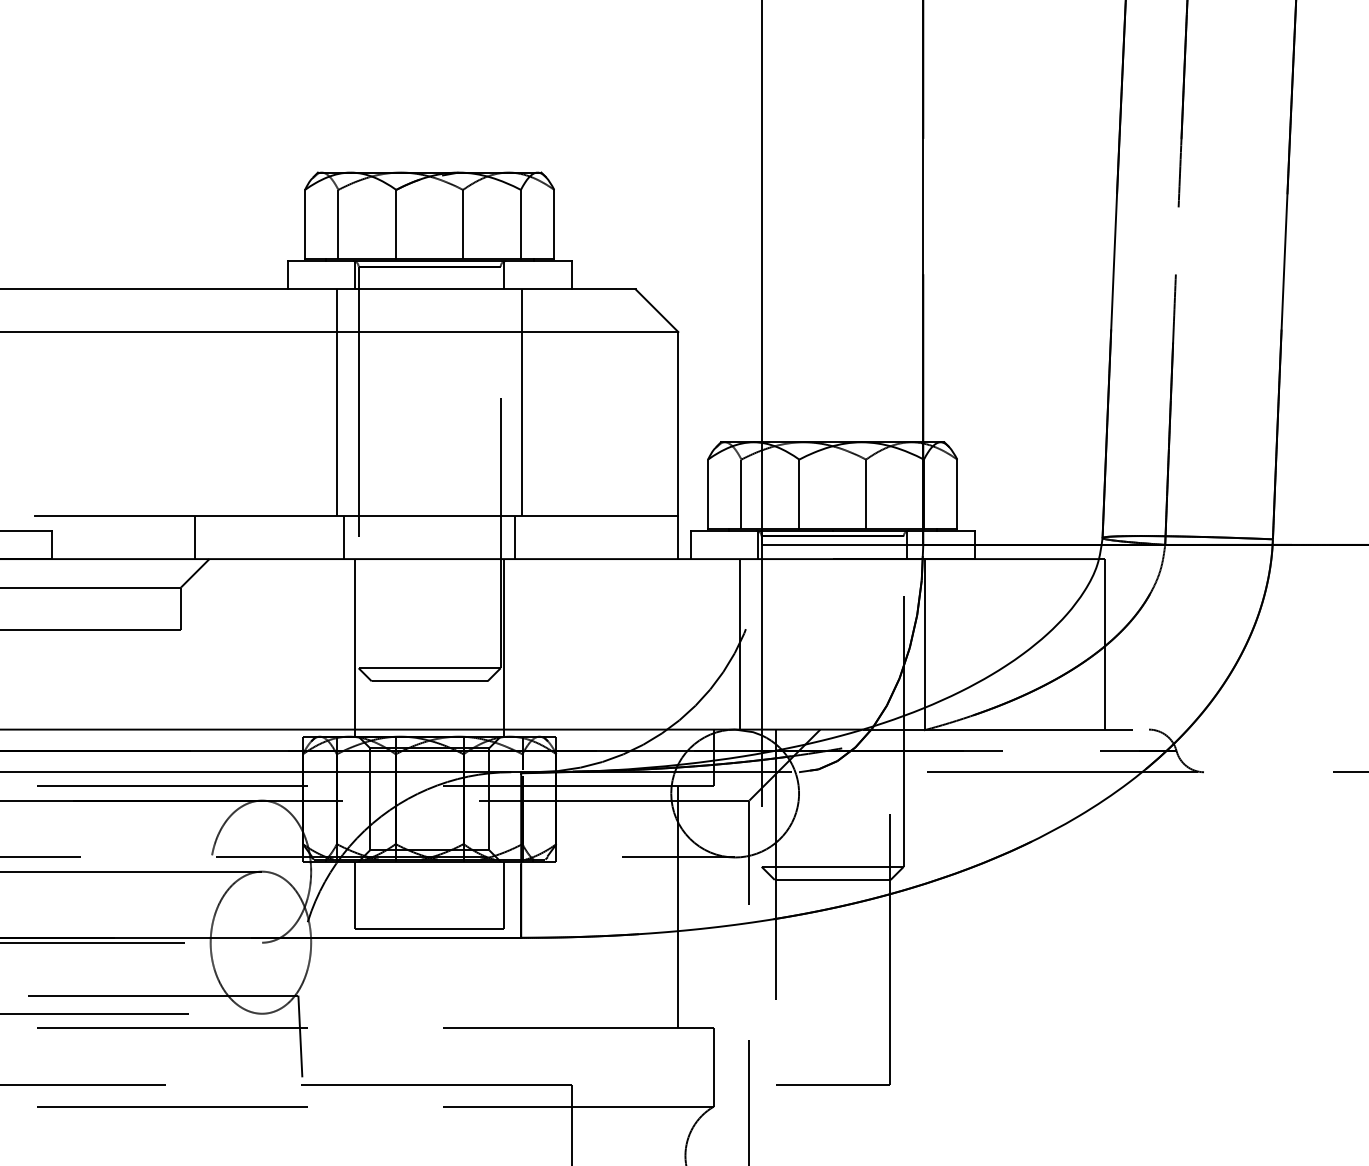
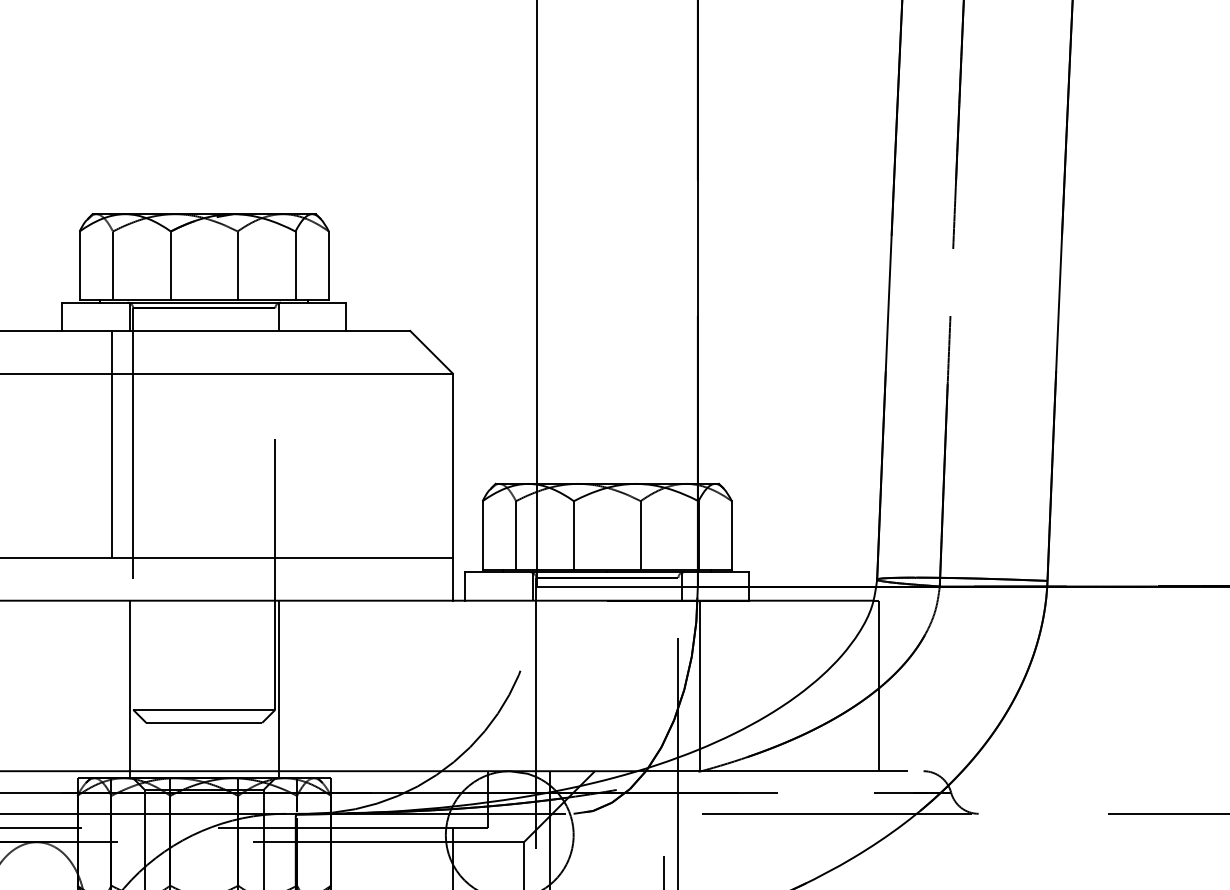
line: (522, 402) -> (297, 444), removed
line: (344, 537) -> (119, 579), removed
line: (514, 537) -> (289, 579), removed
line: (740, 644) -> (515, 686), removed

